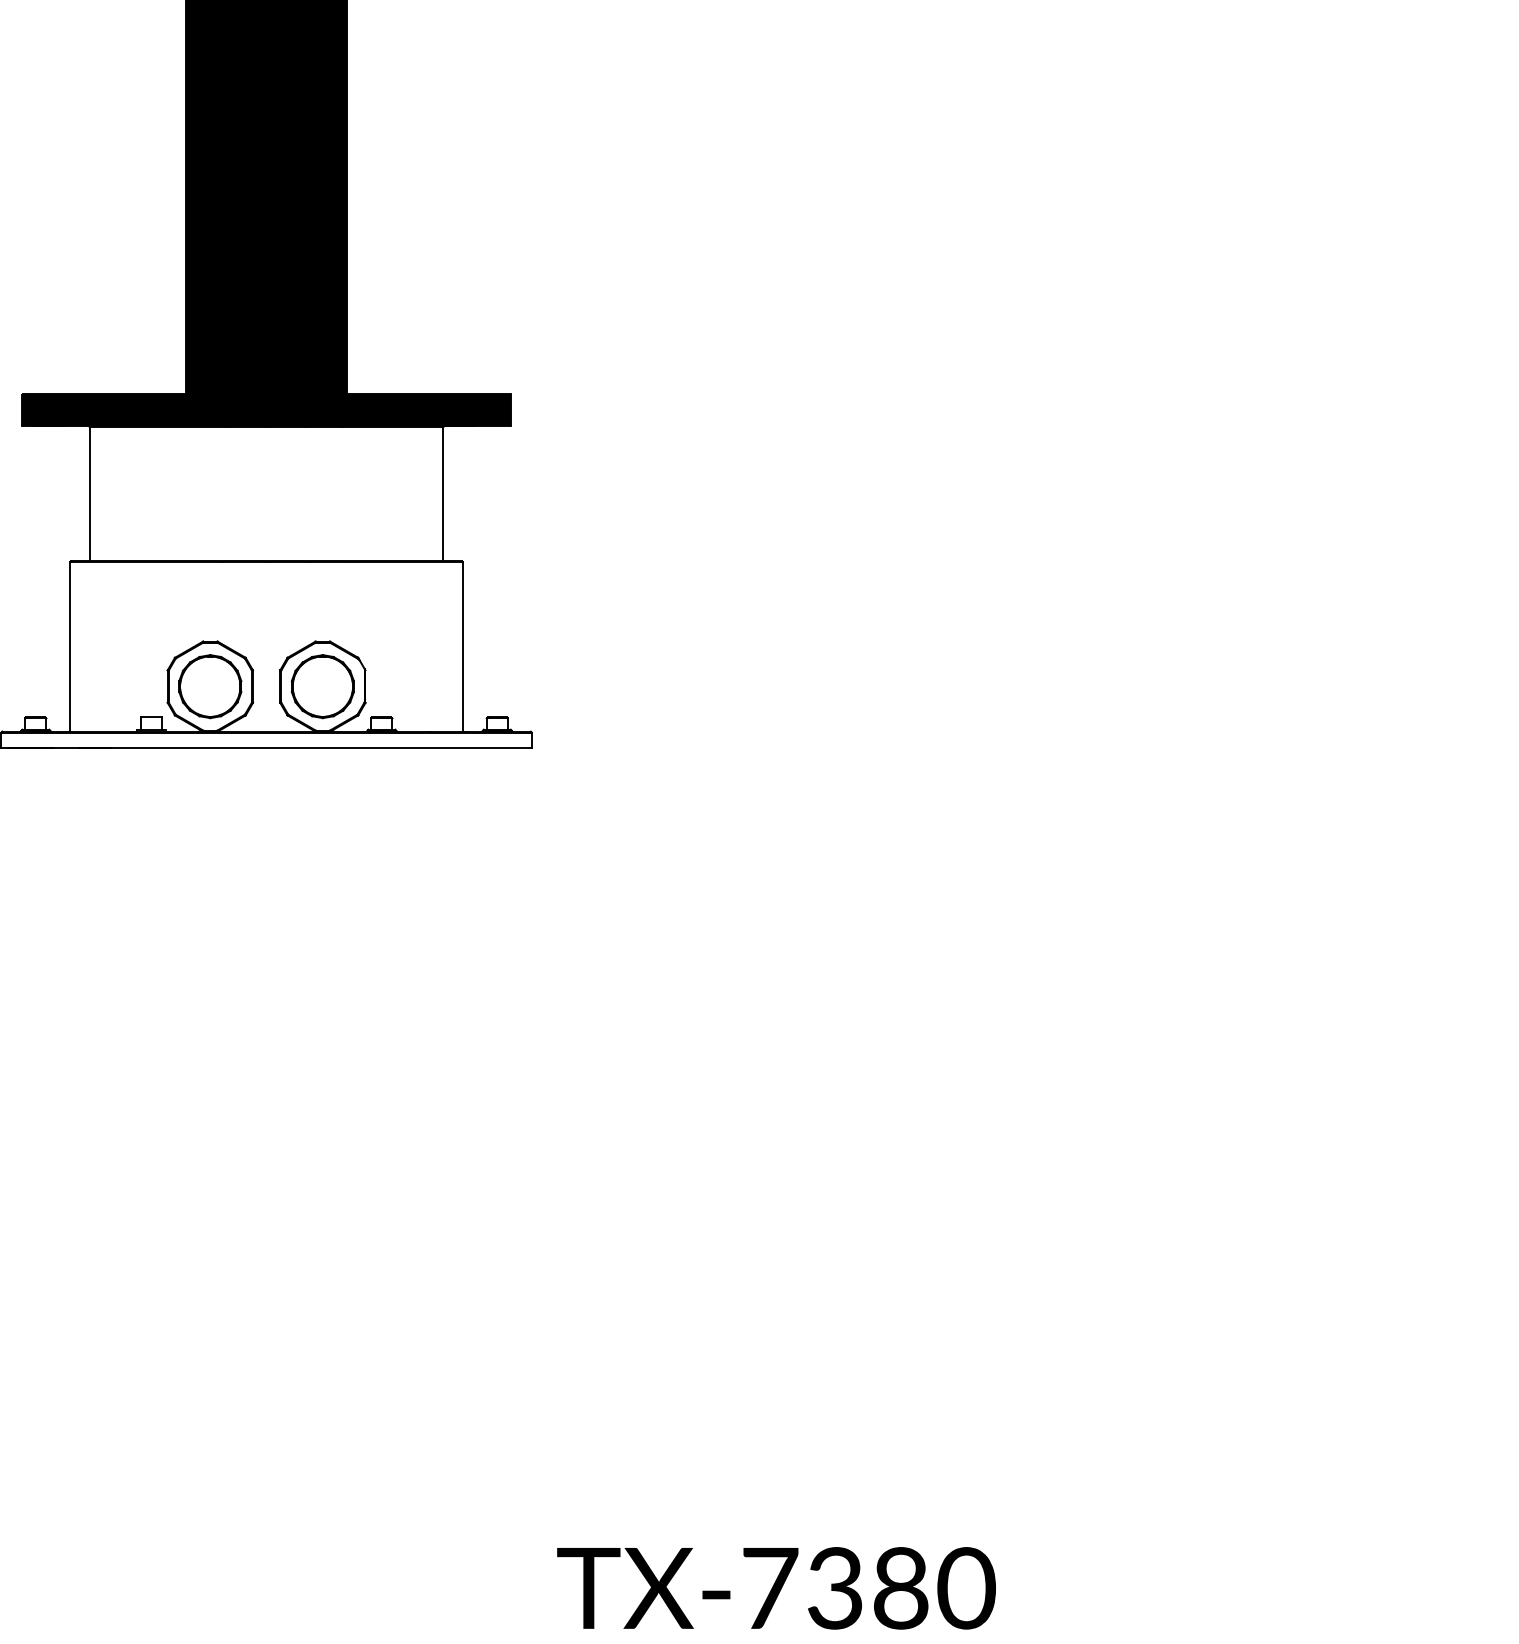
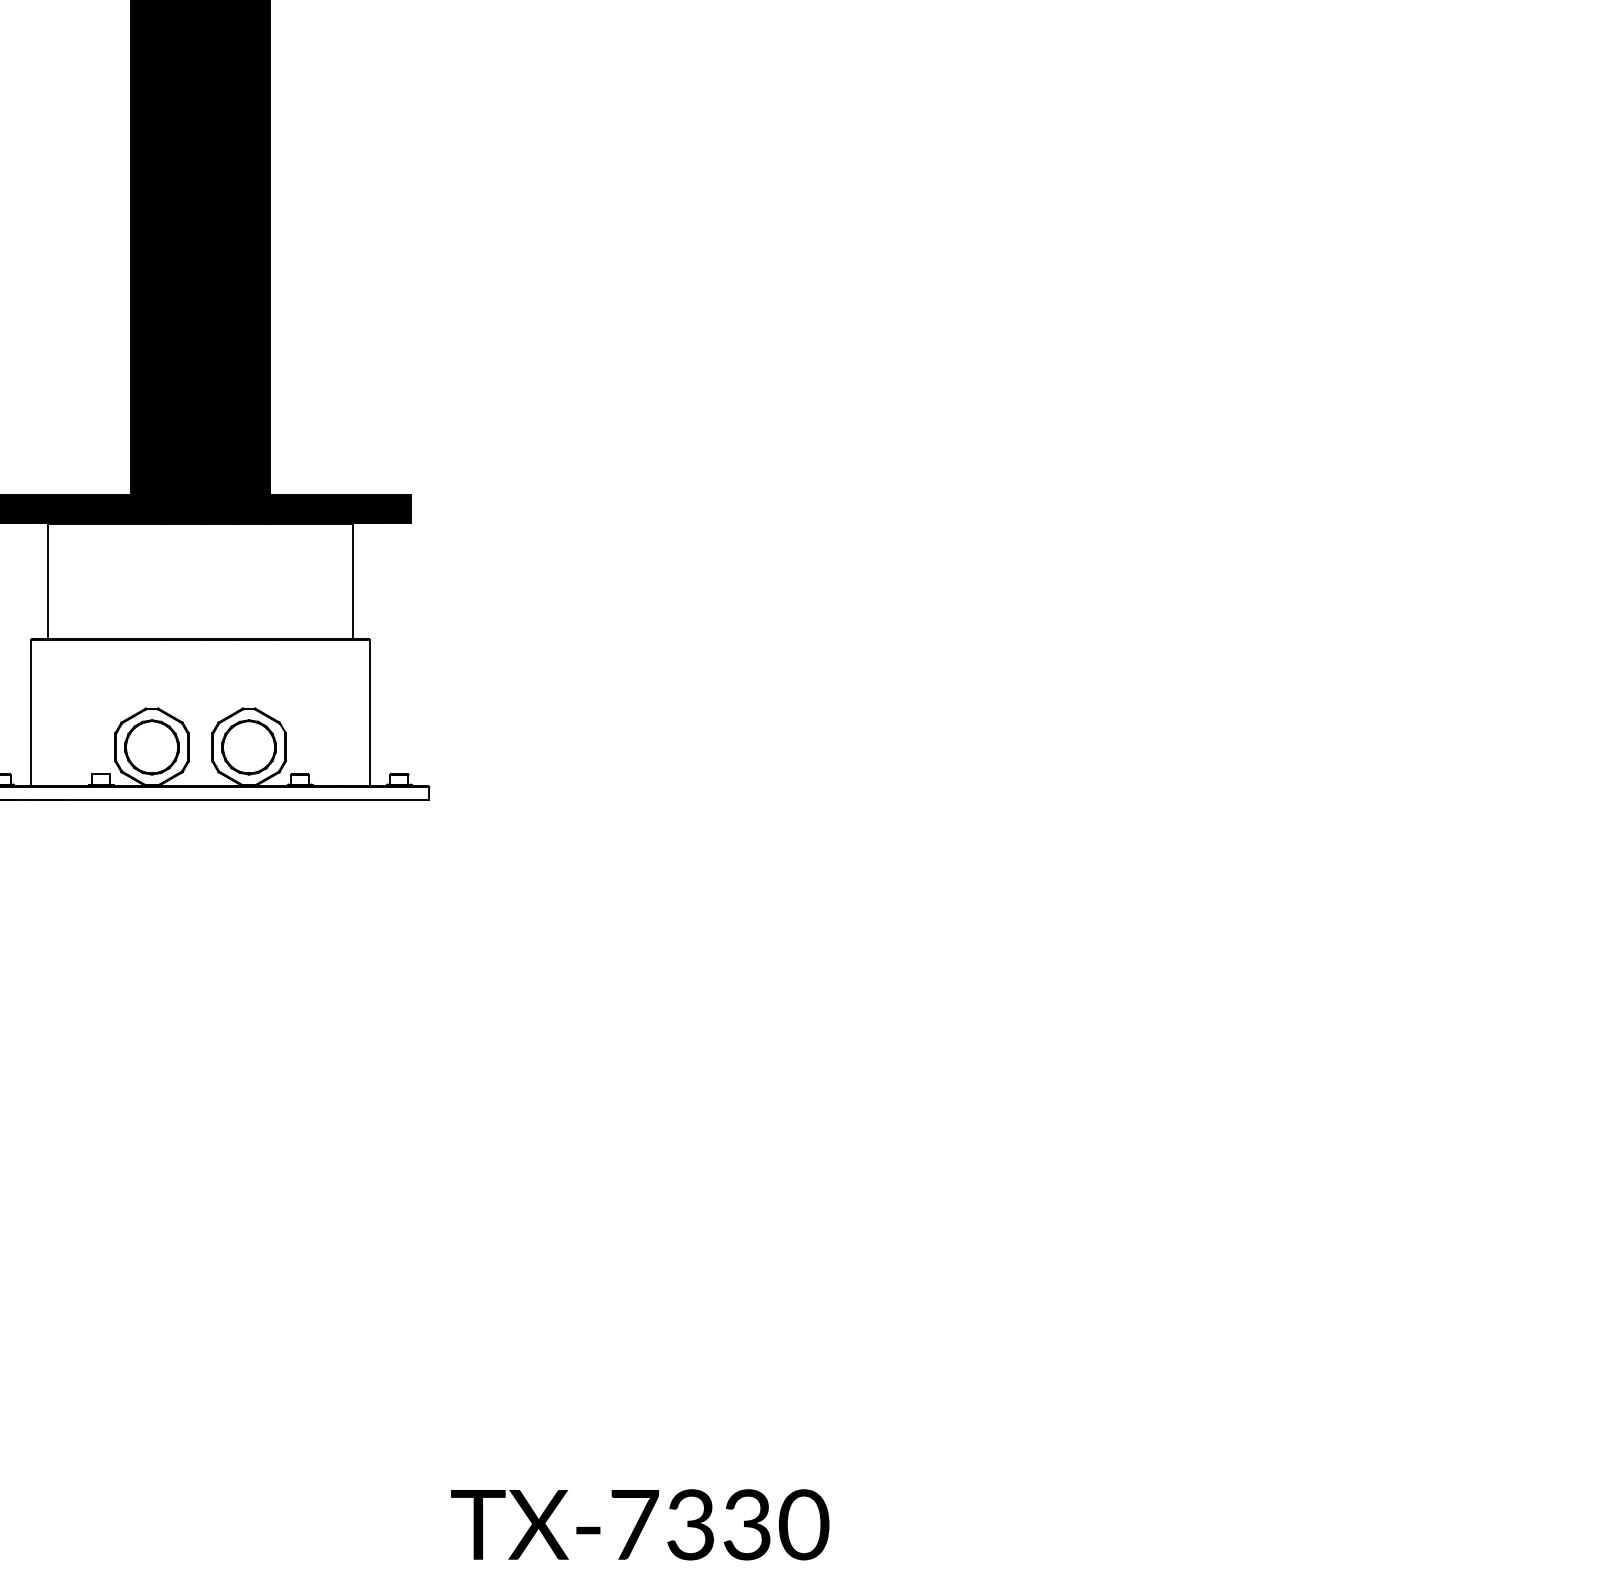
text: (900, 1587) -> (747, 1524), TX-7380 -> TX-7330

